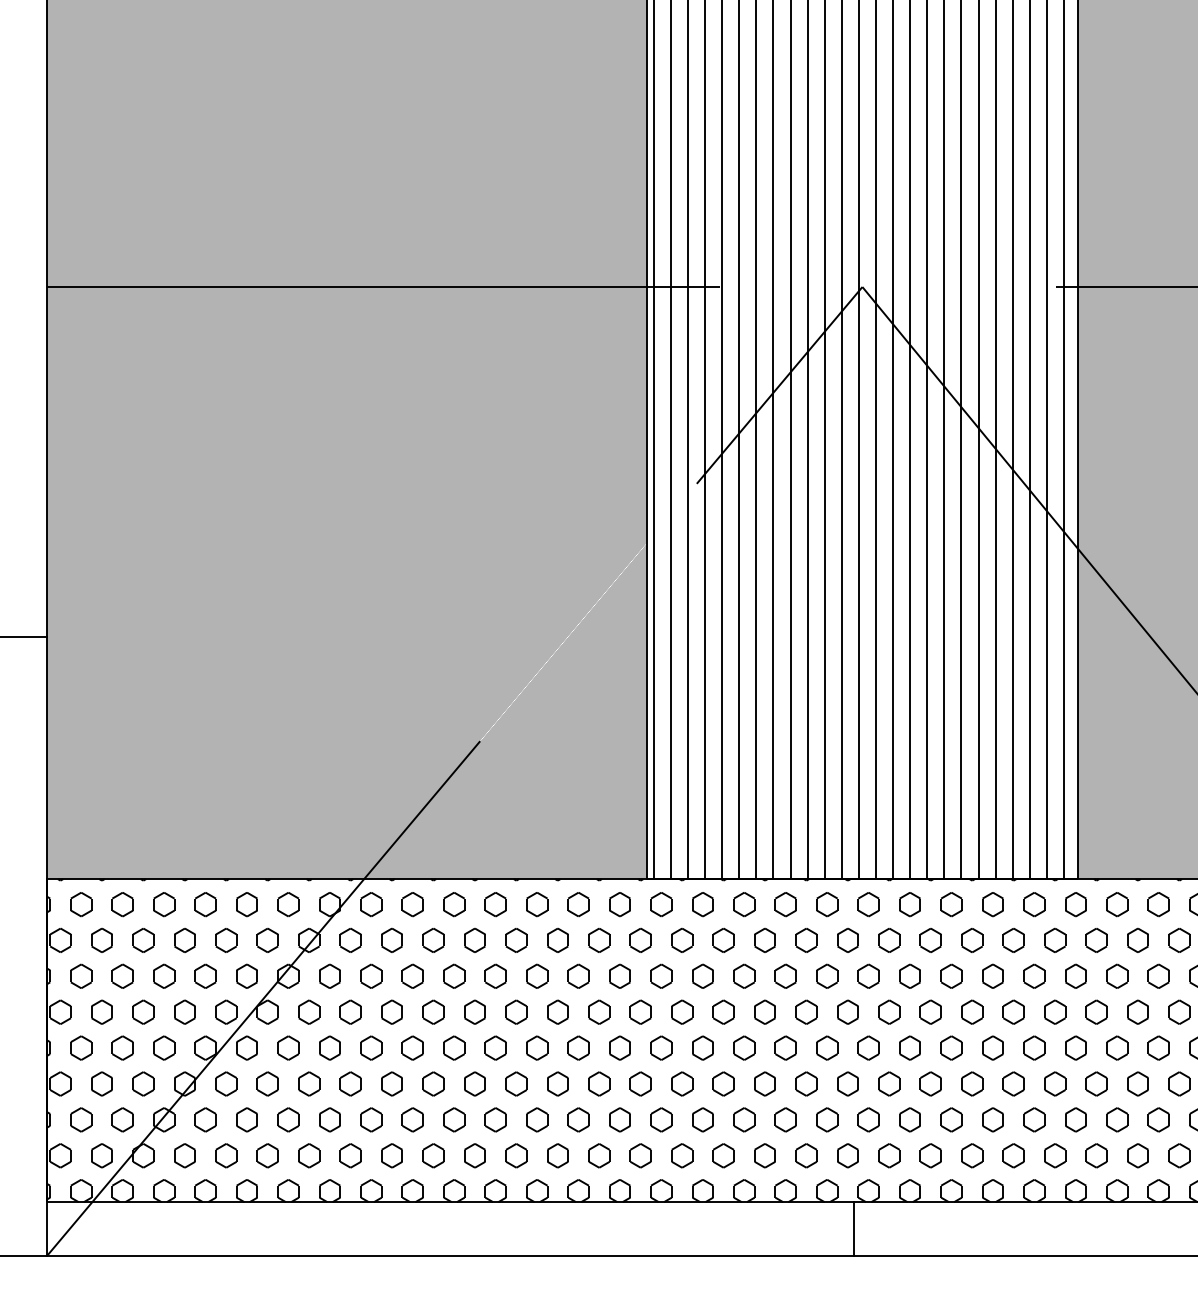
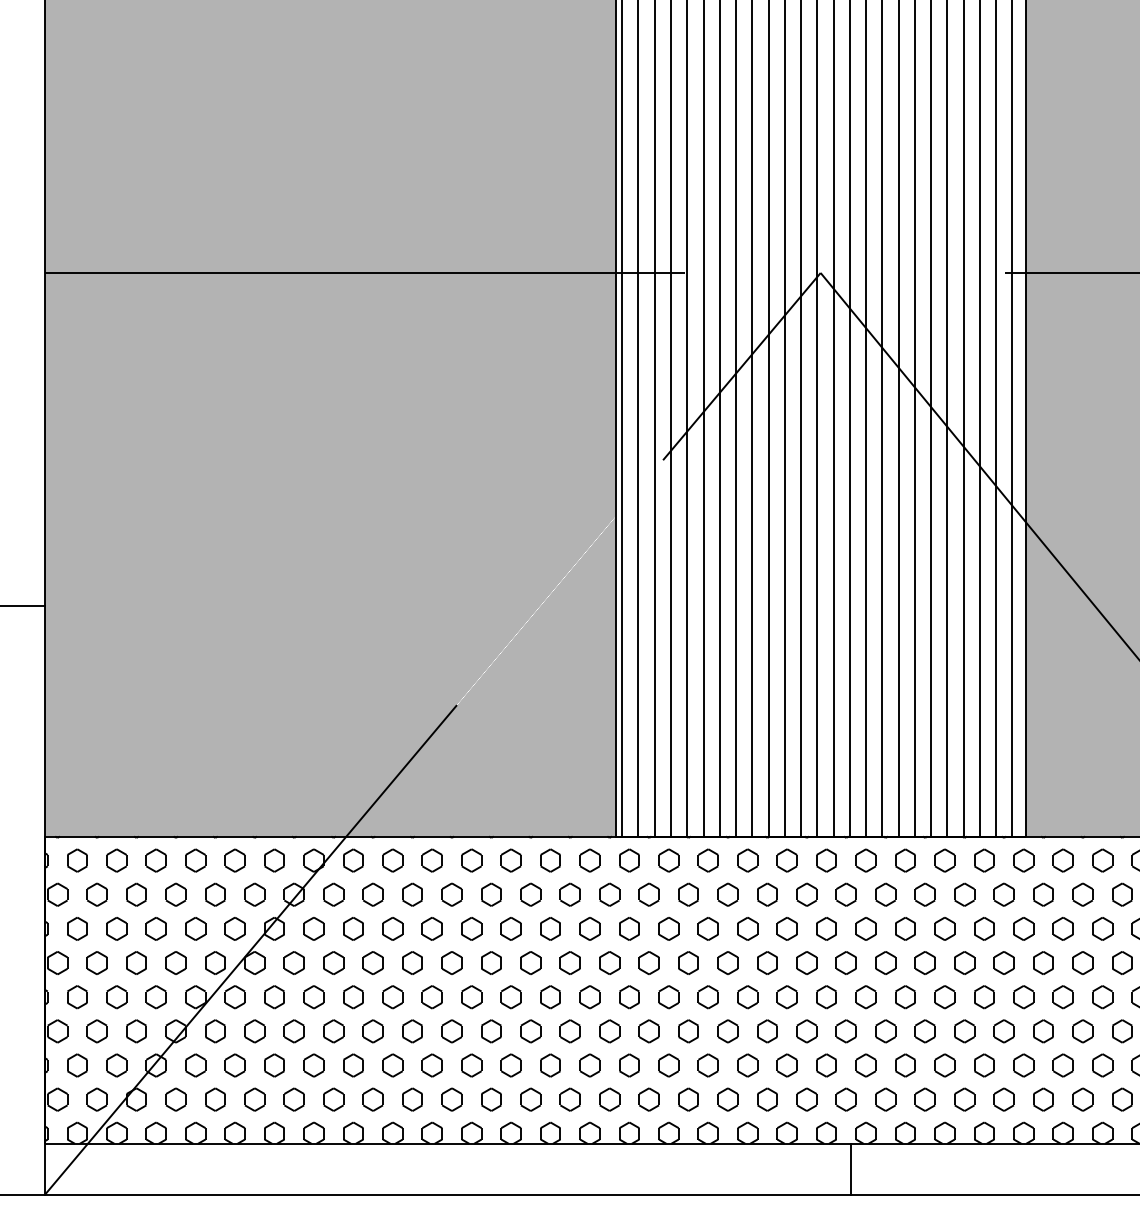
line: (853, 1229) -> (851, 1169), moved

